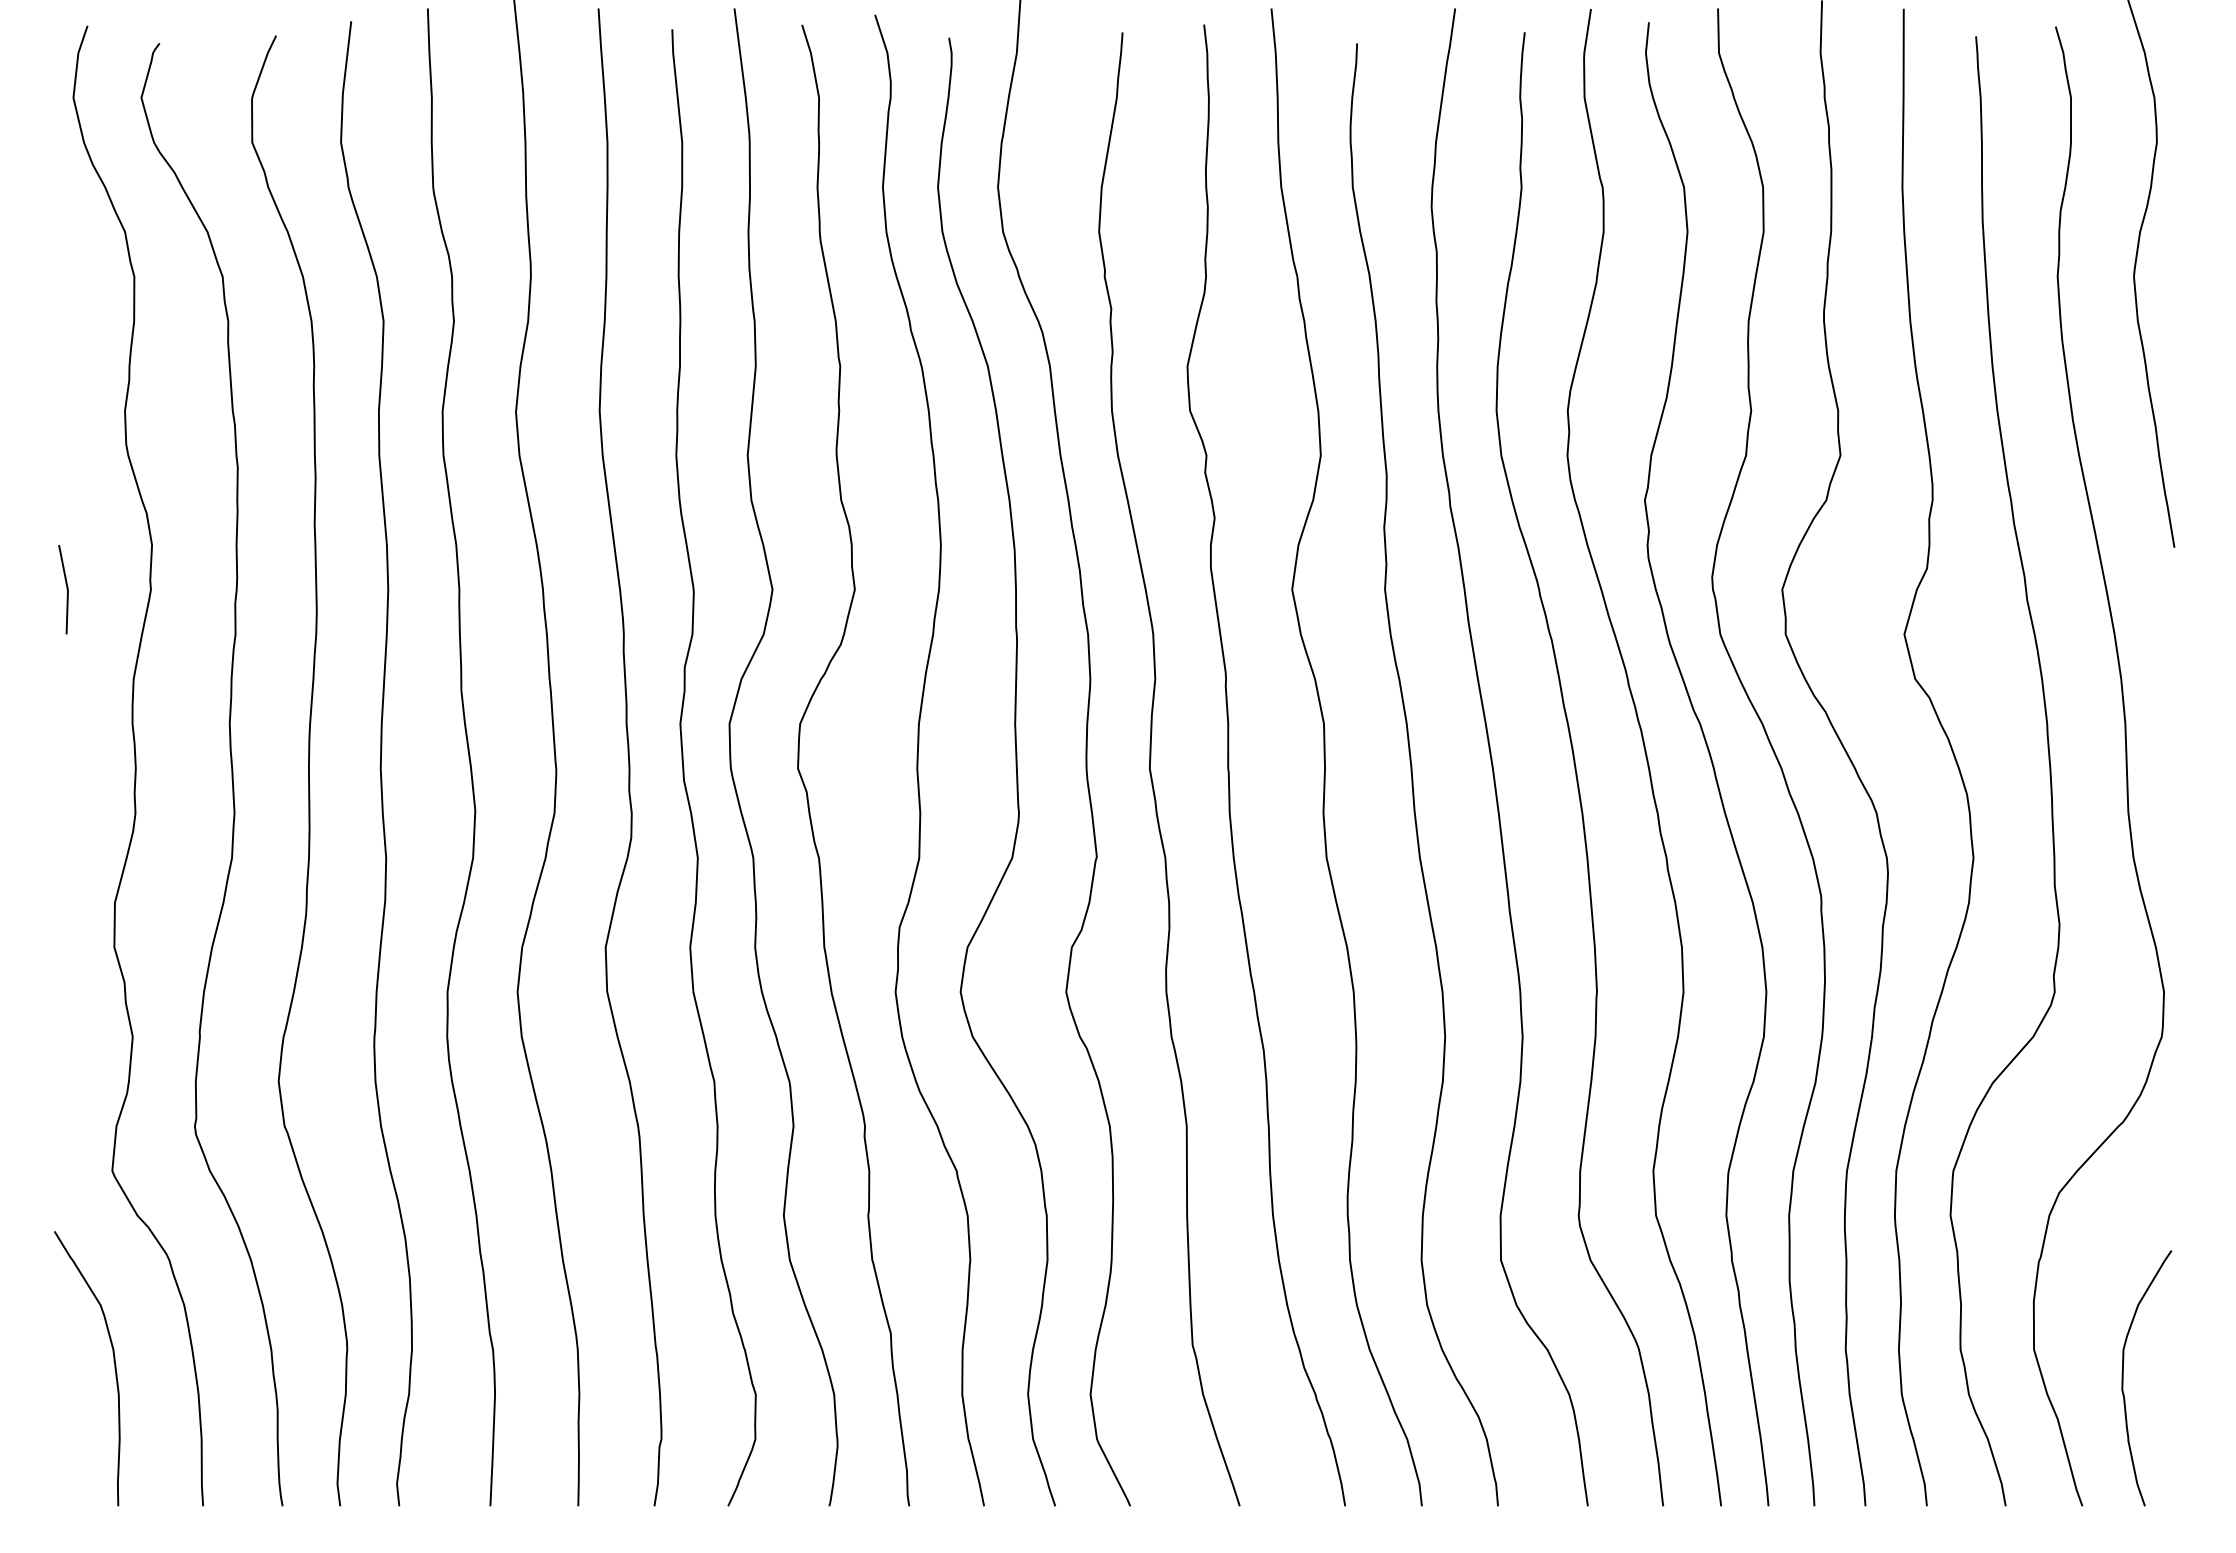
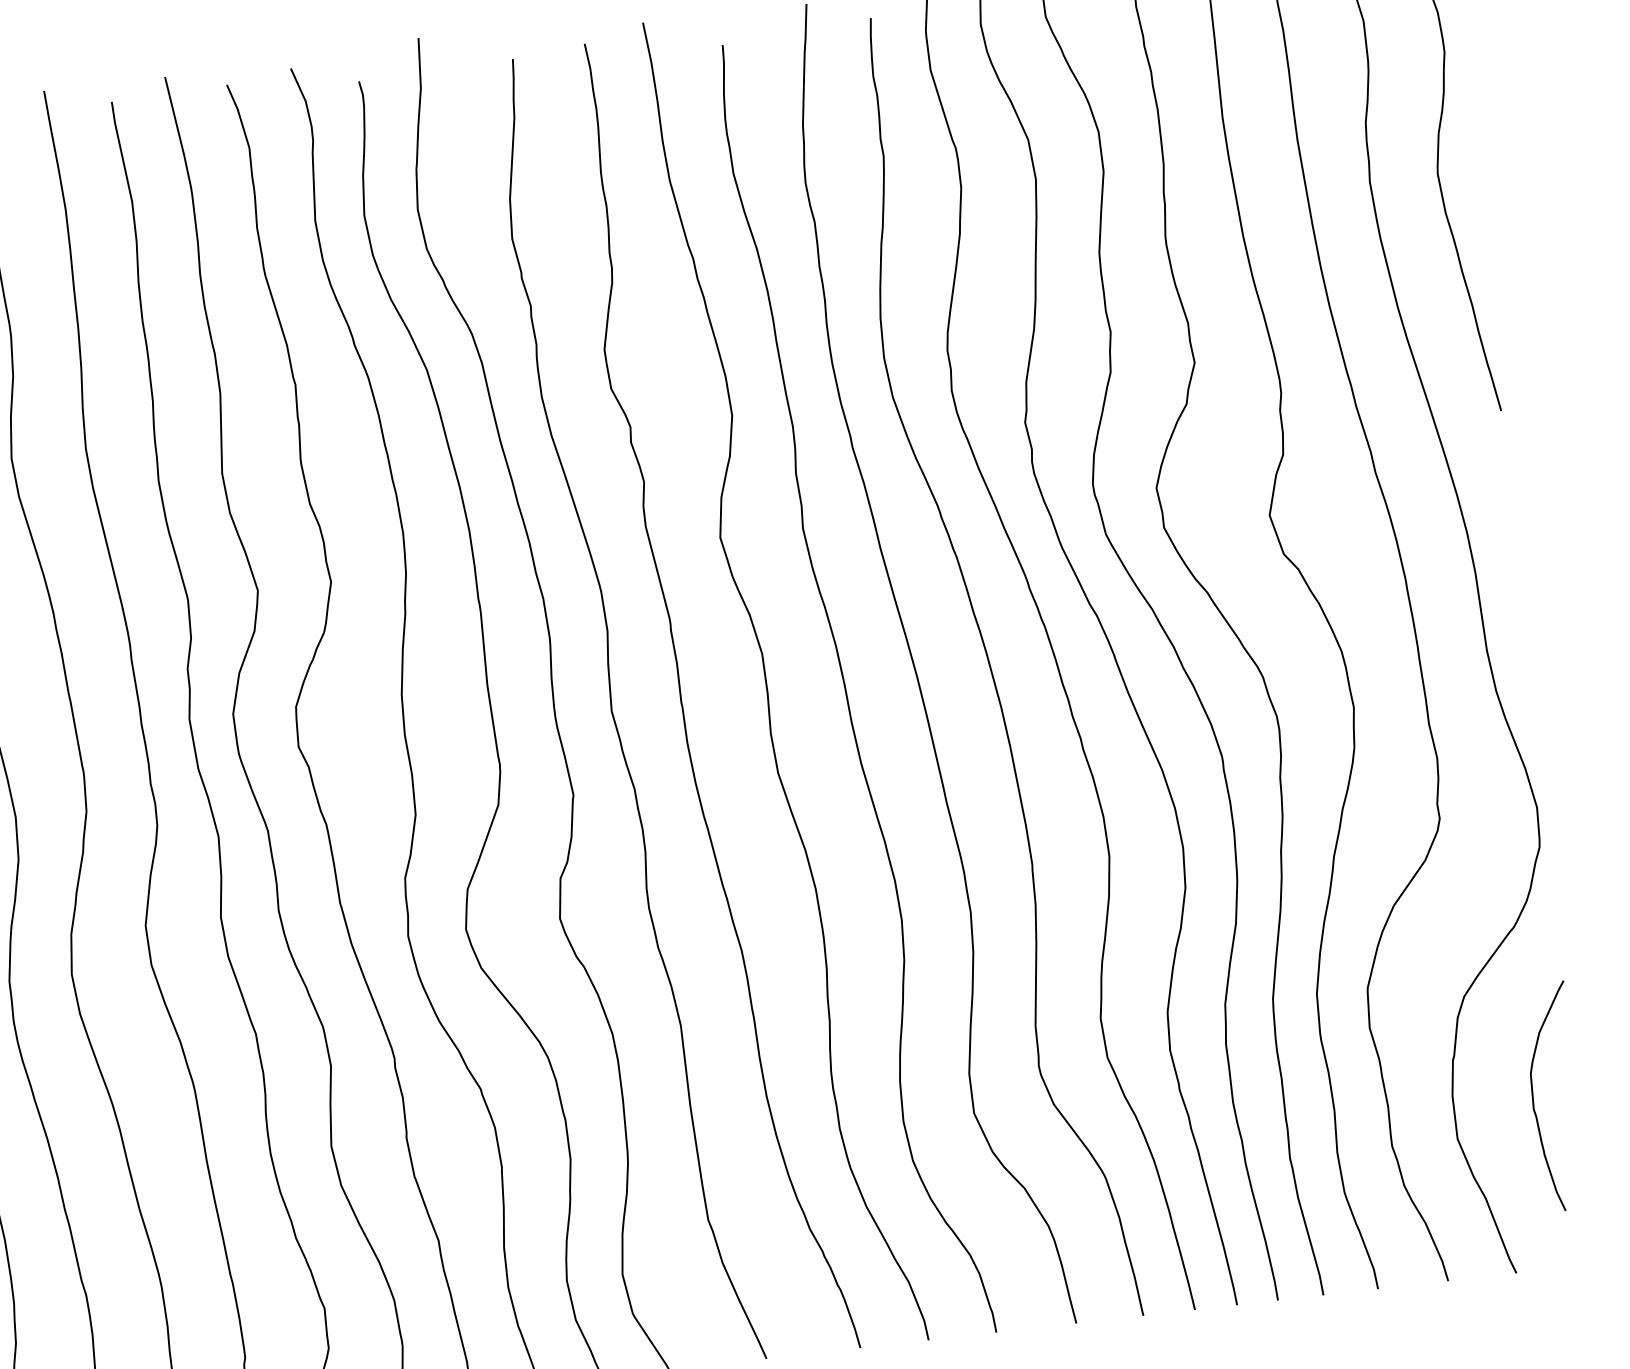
curve: (2123, 1378) -> (1533, 1099), moved

